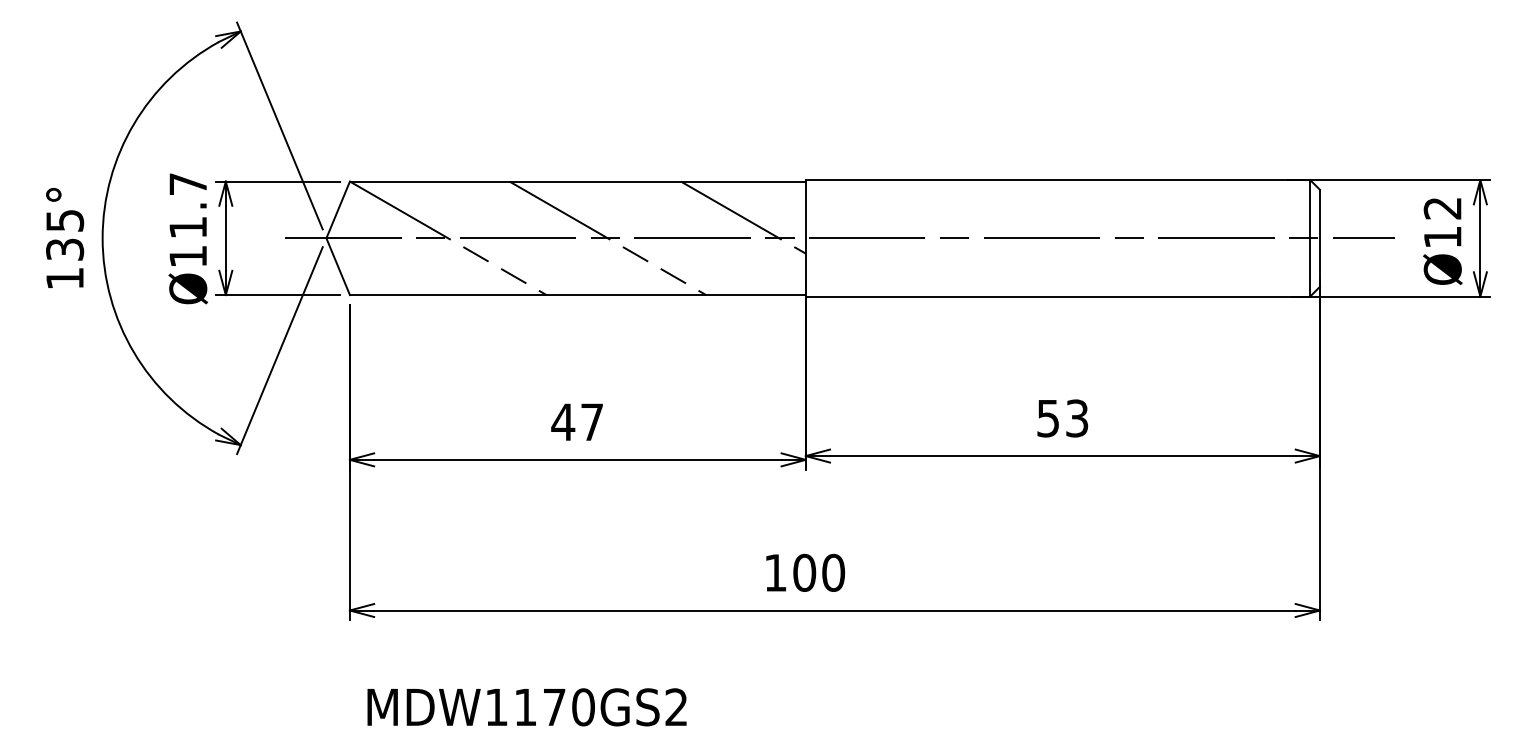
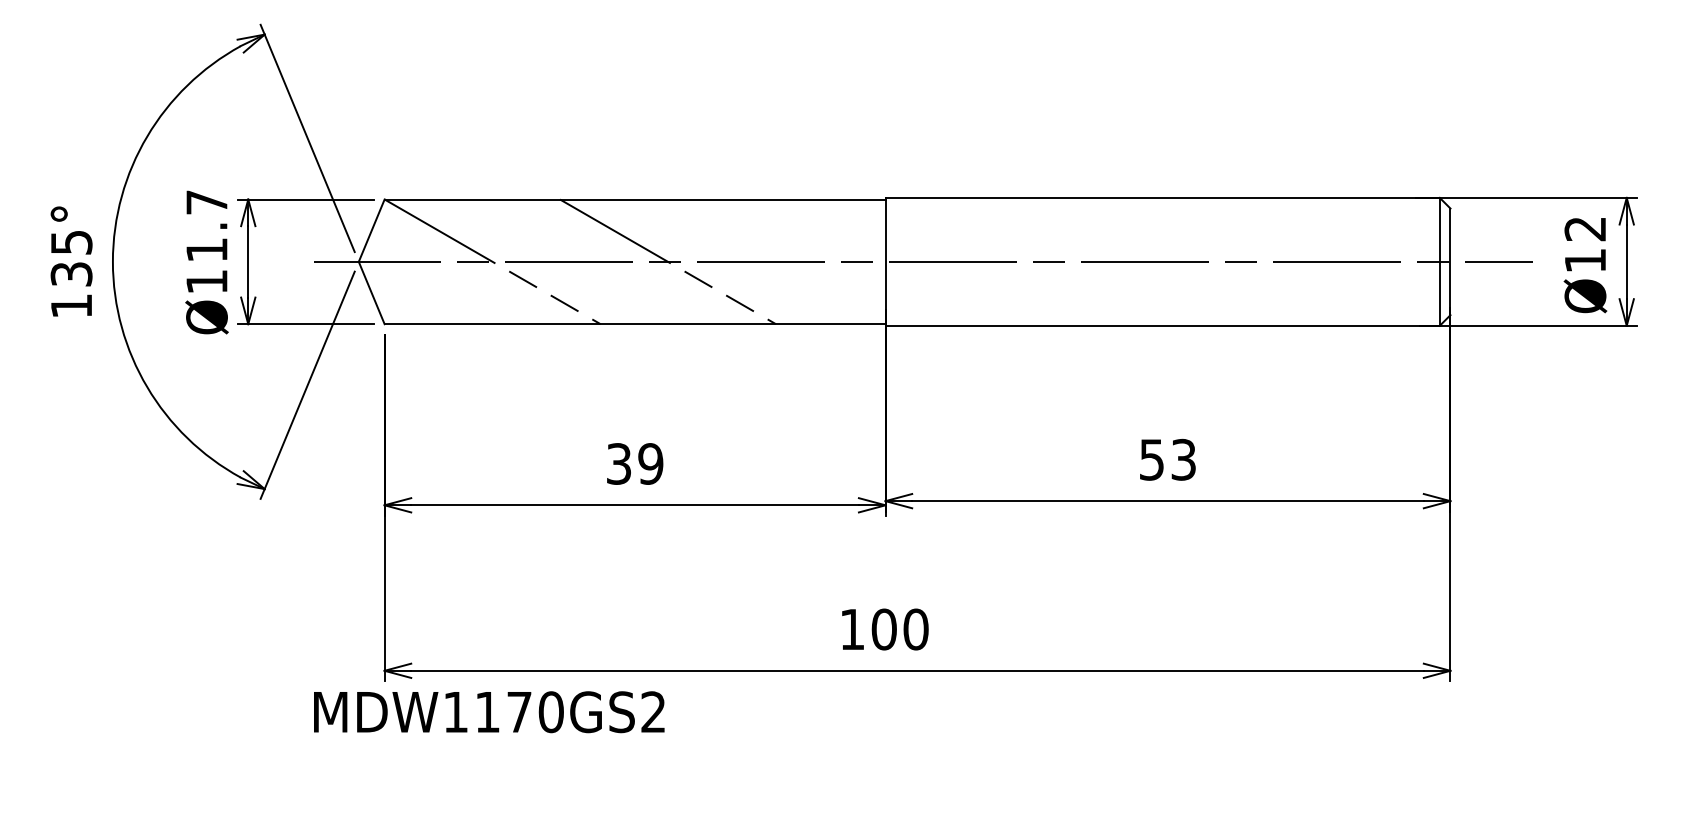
line: (742, 217) -> (816, 238), removed
text: (577, 421) -> (634, 463), 47 -> 39
text: (527, 707) -> (489, 712), moved

